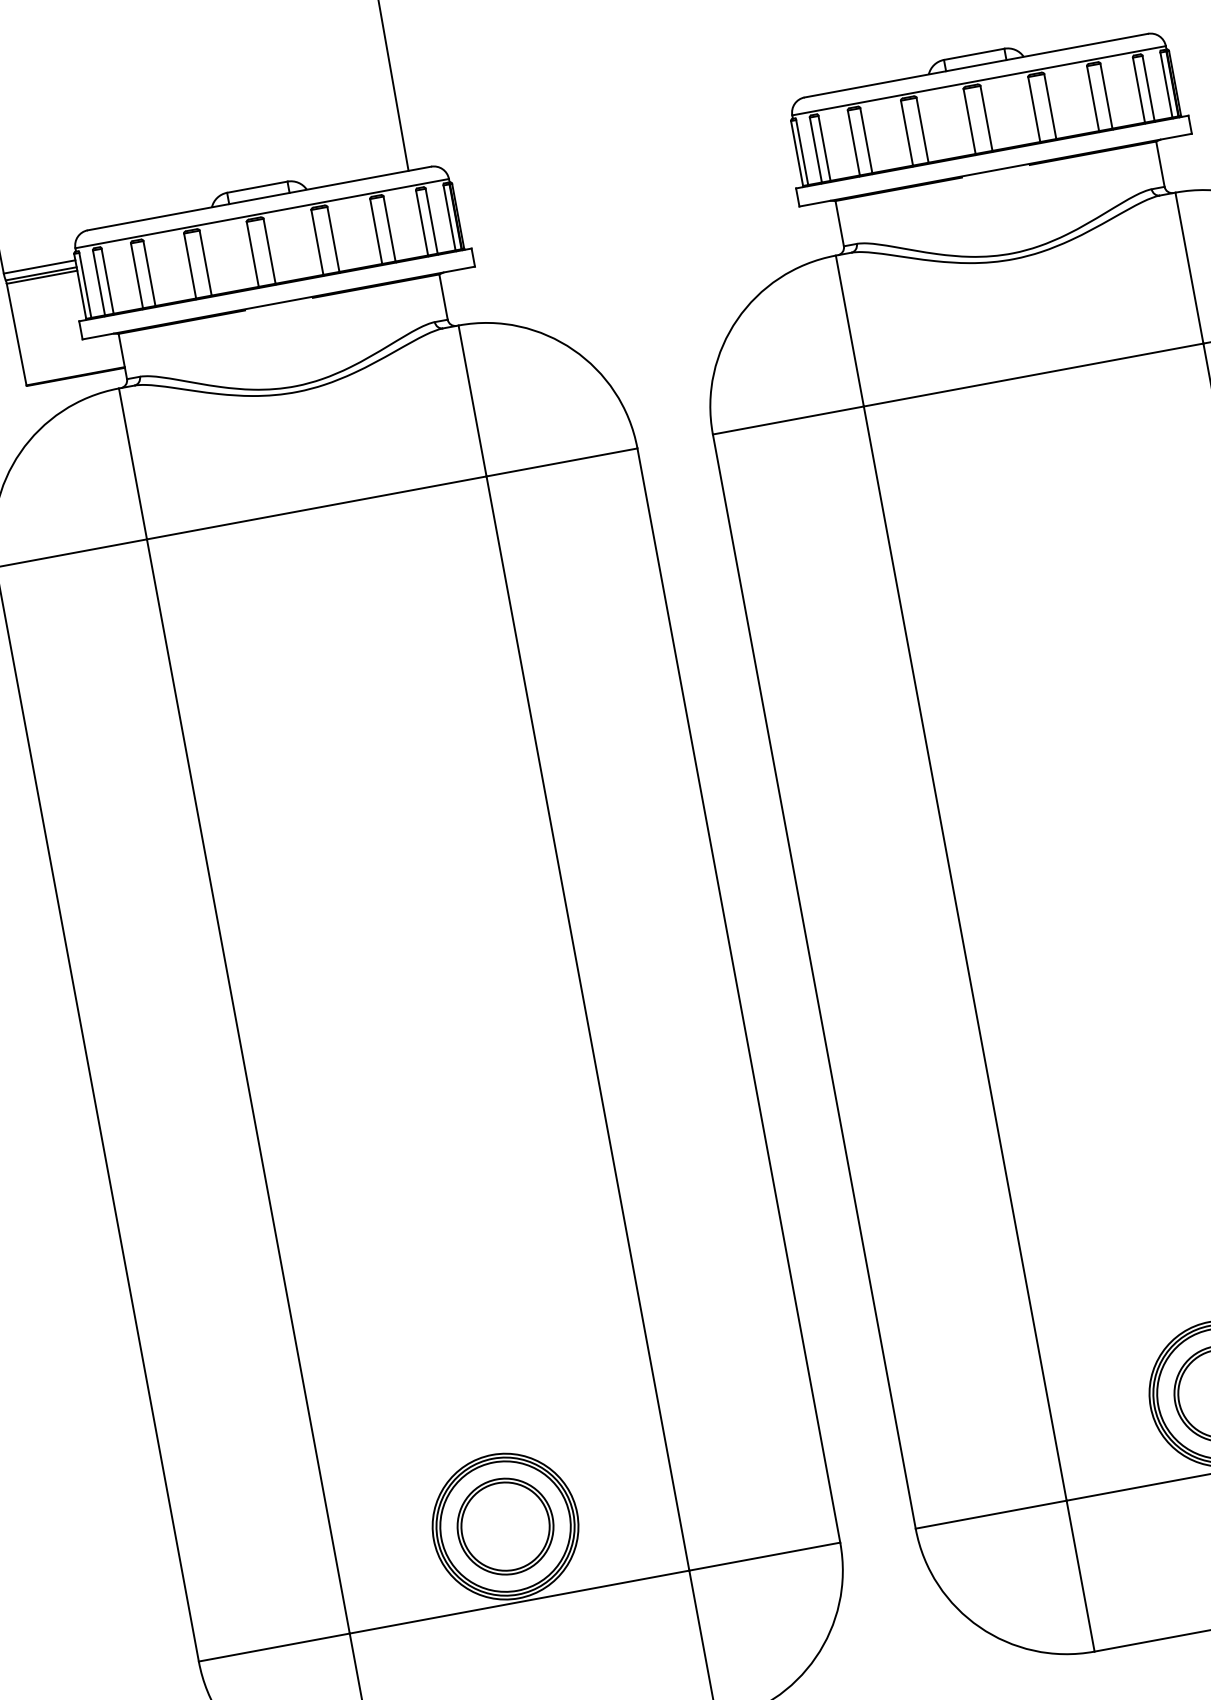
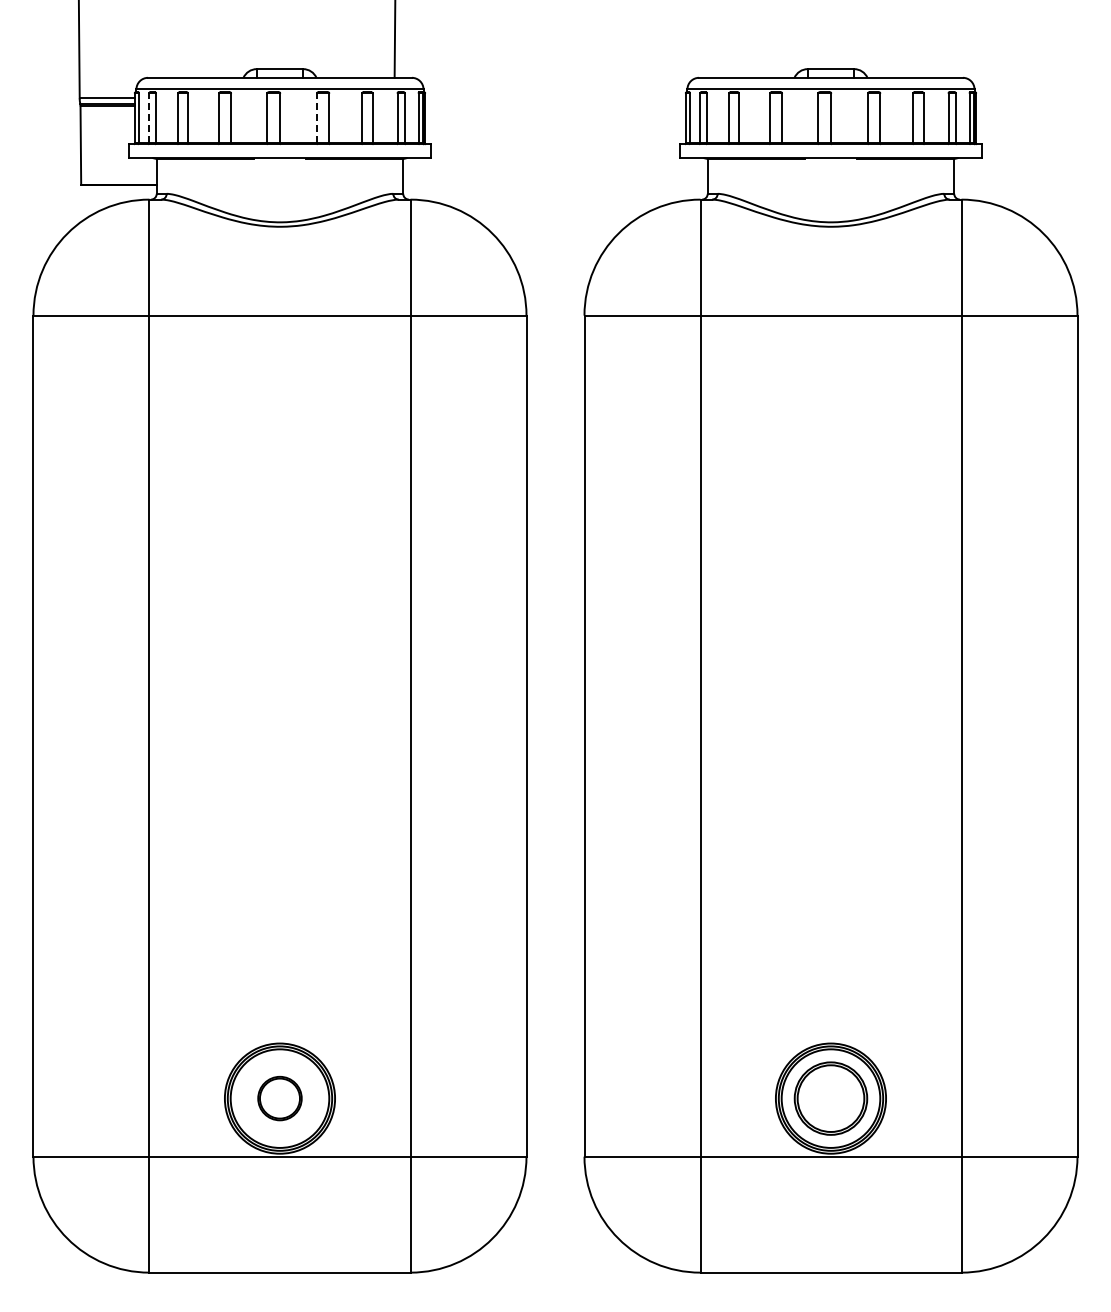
line: (318, 242) -> (317, 118), solid -> dashed
line: (99, 282) -> (149, 118), solid -> dashed
part: (504, 1526) -> (279, 1098), size x0.6

